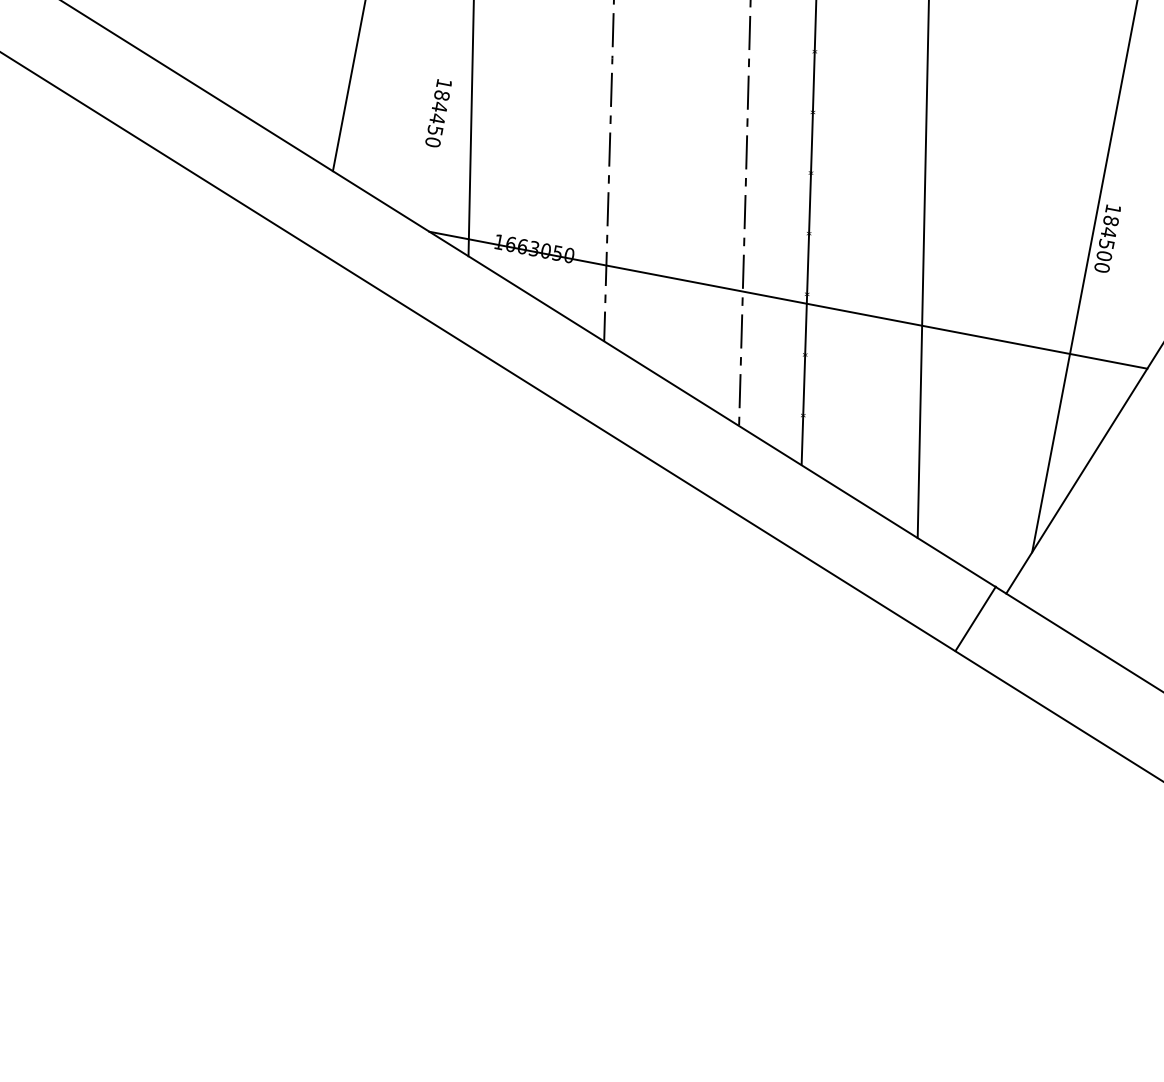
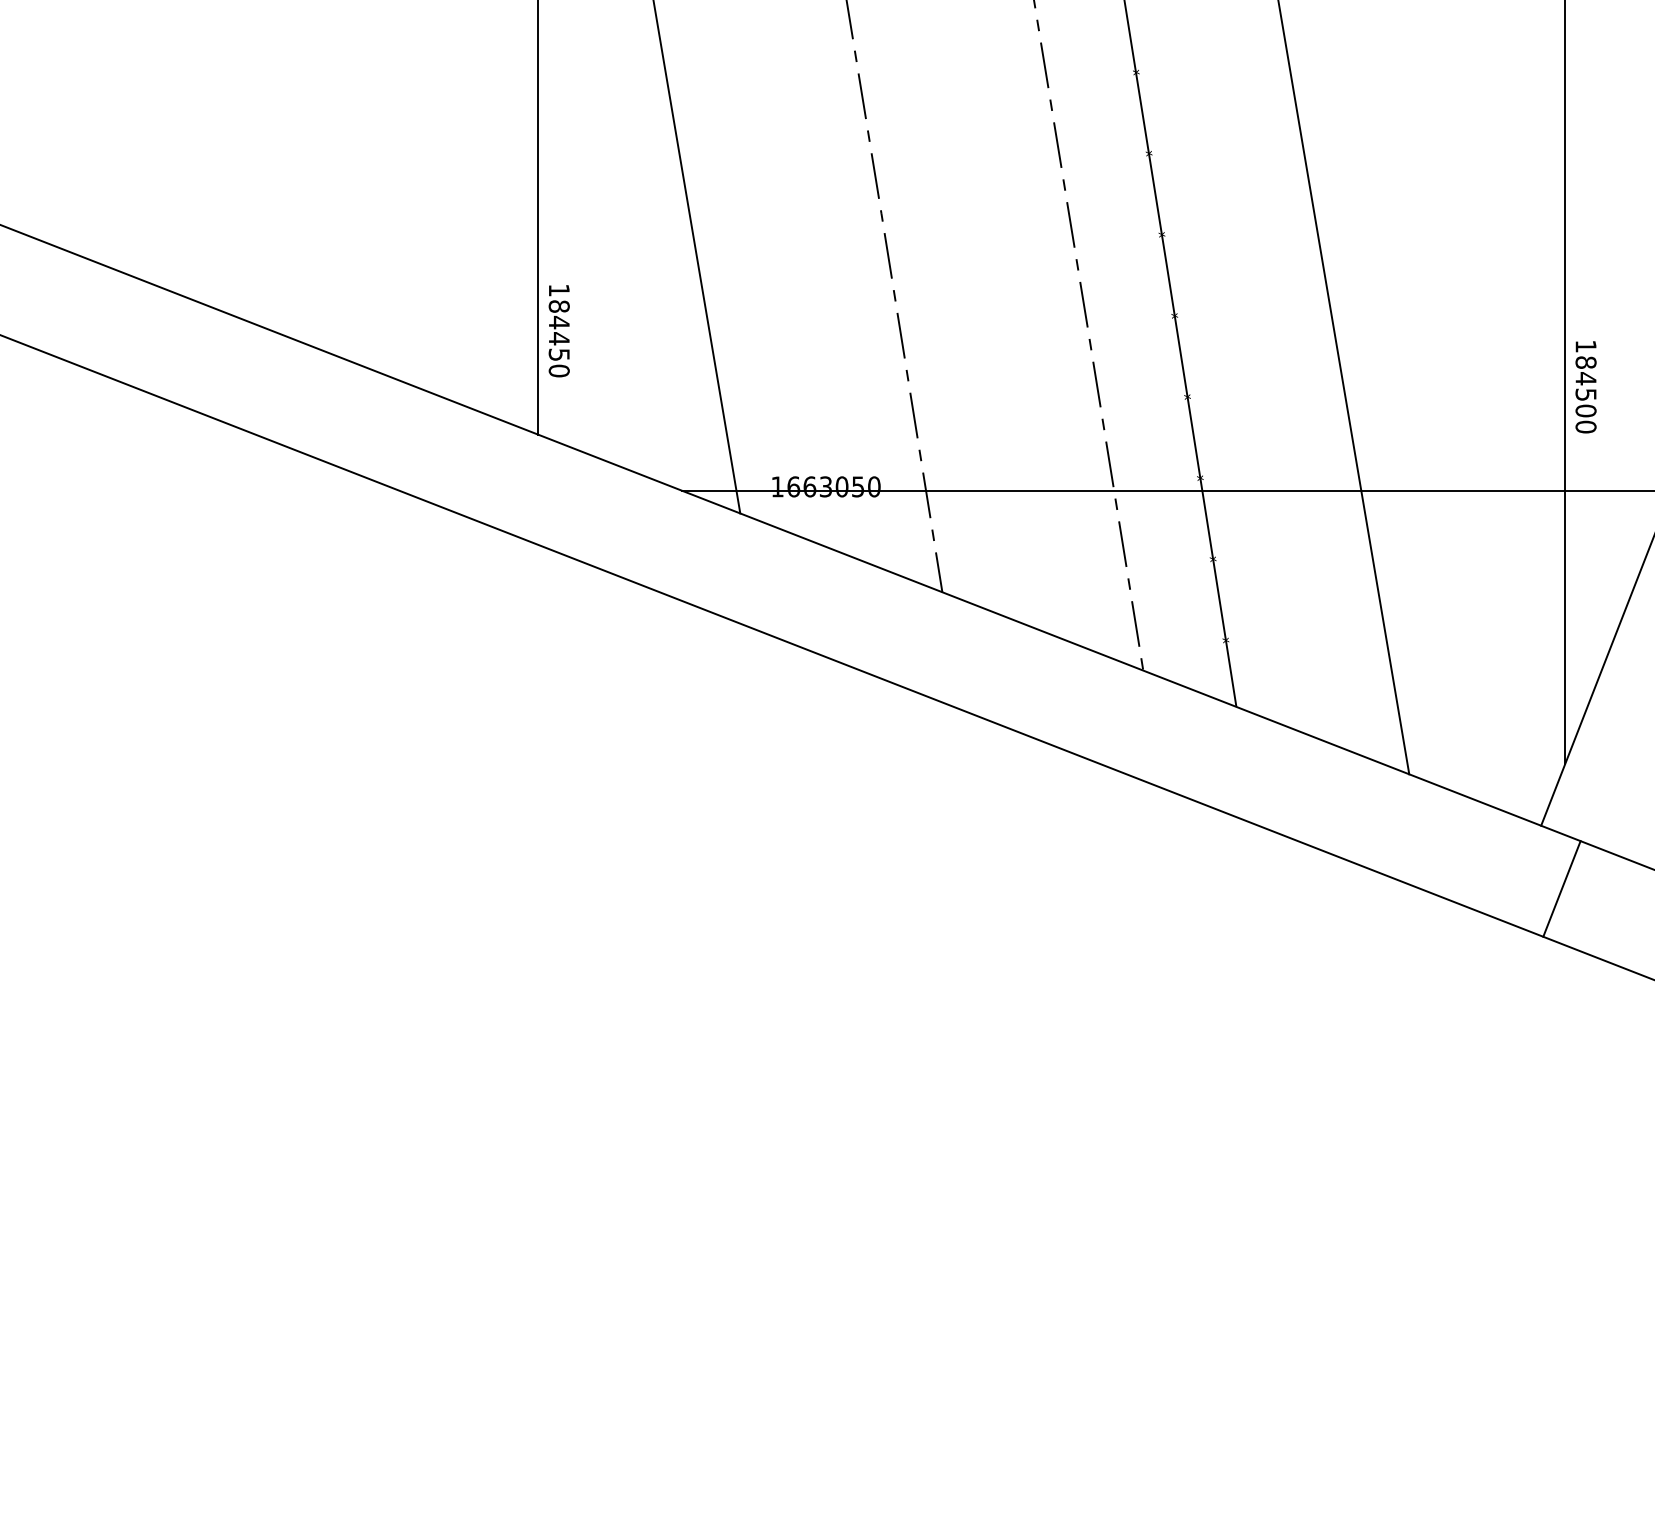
text: (437, 113) -> (558, 331), moved
text: (1107, 239) -> (1585, 387), moved
line: (975, 618) -> (1561, 888), moved

